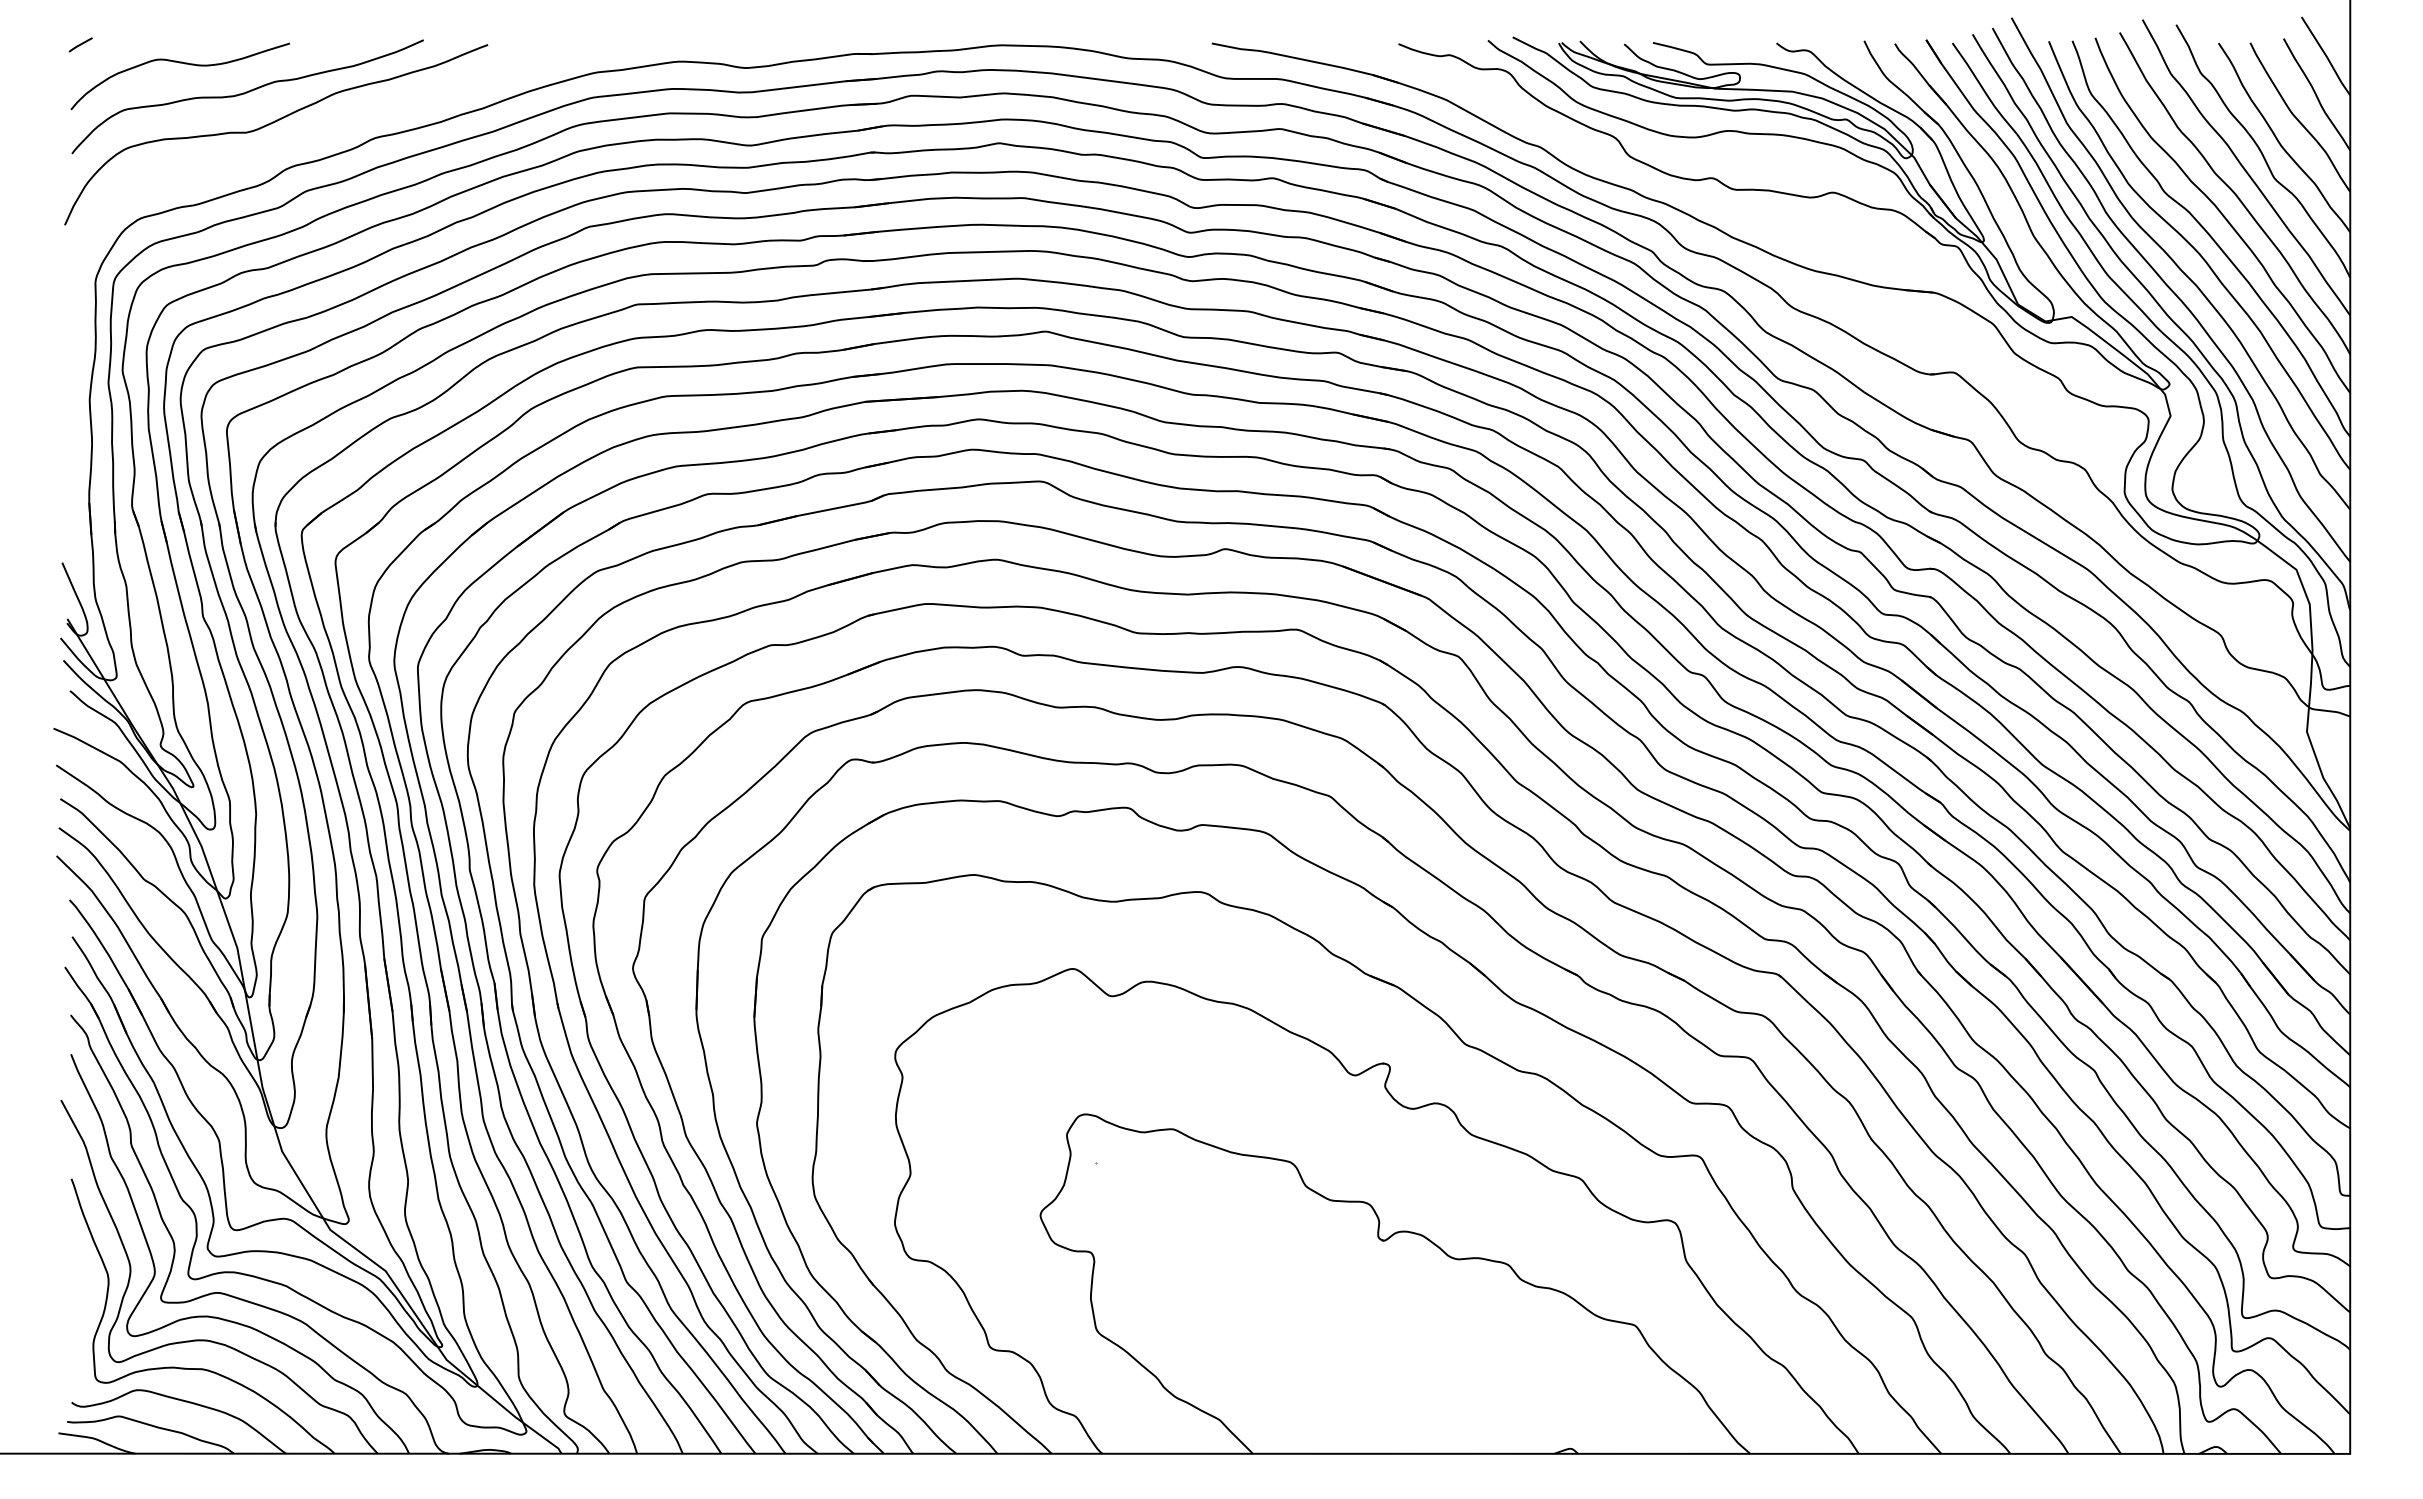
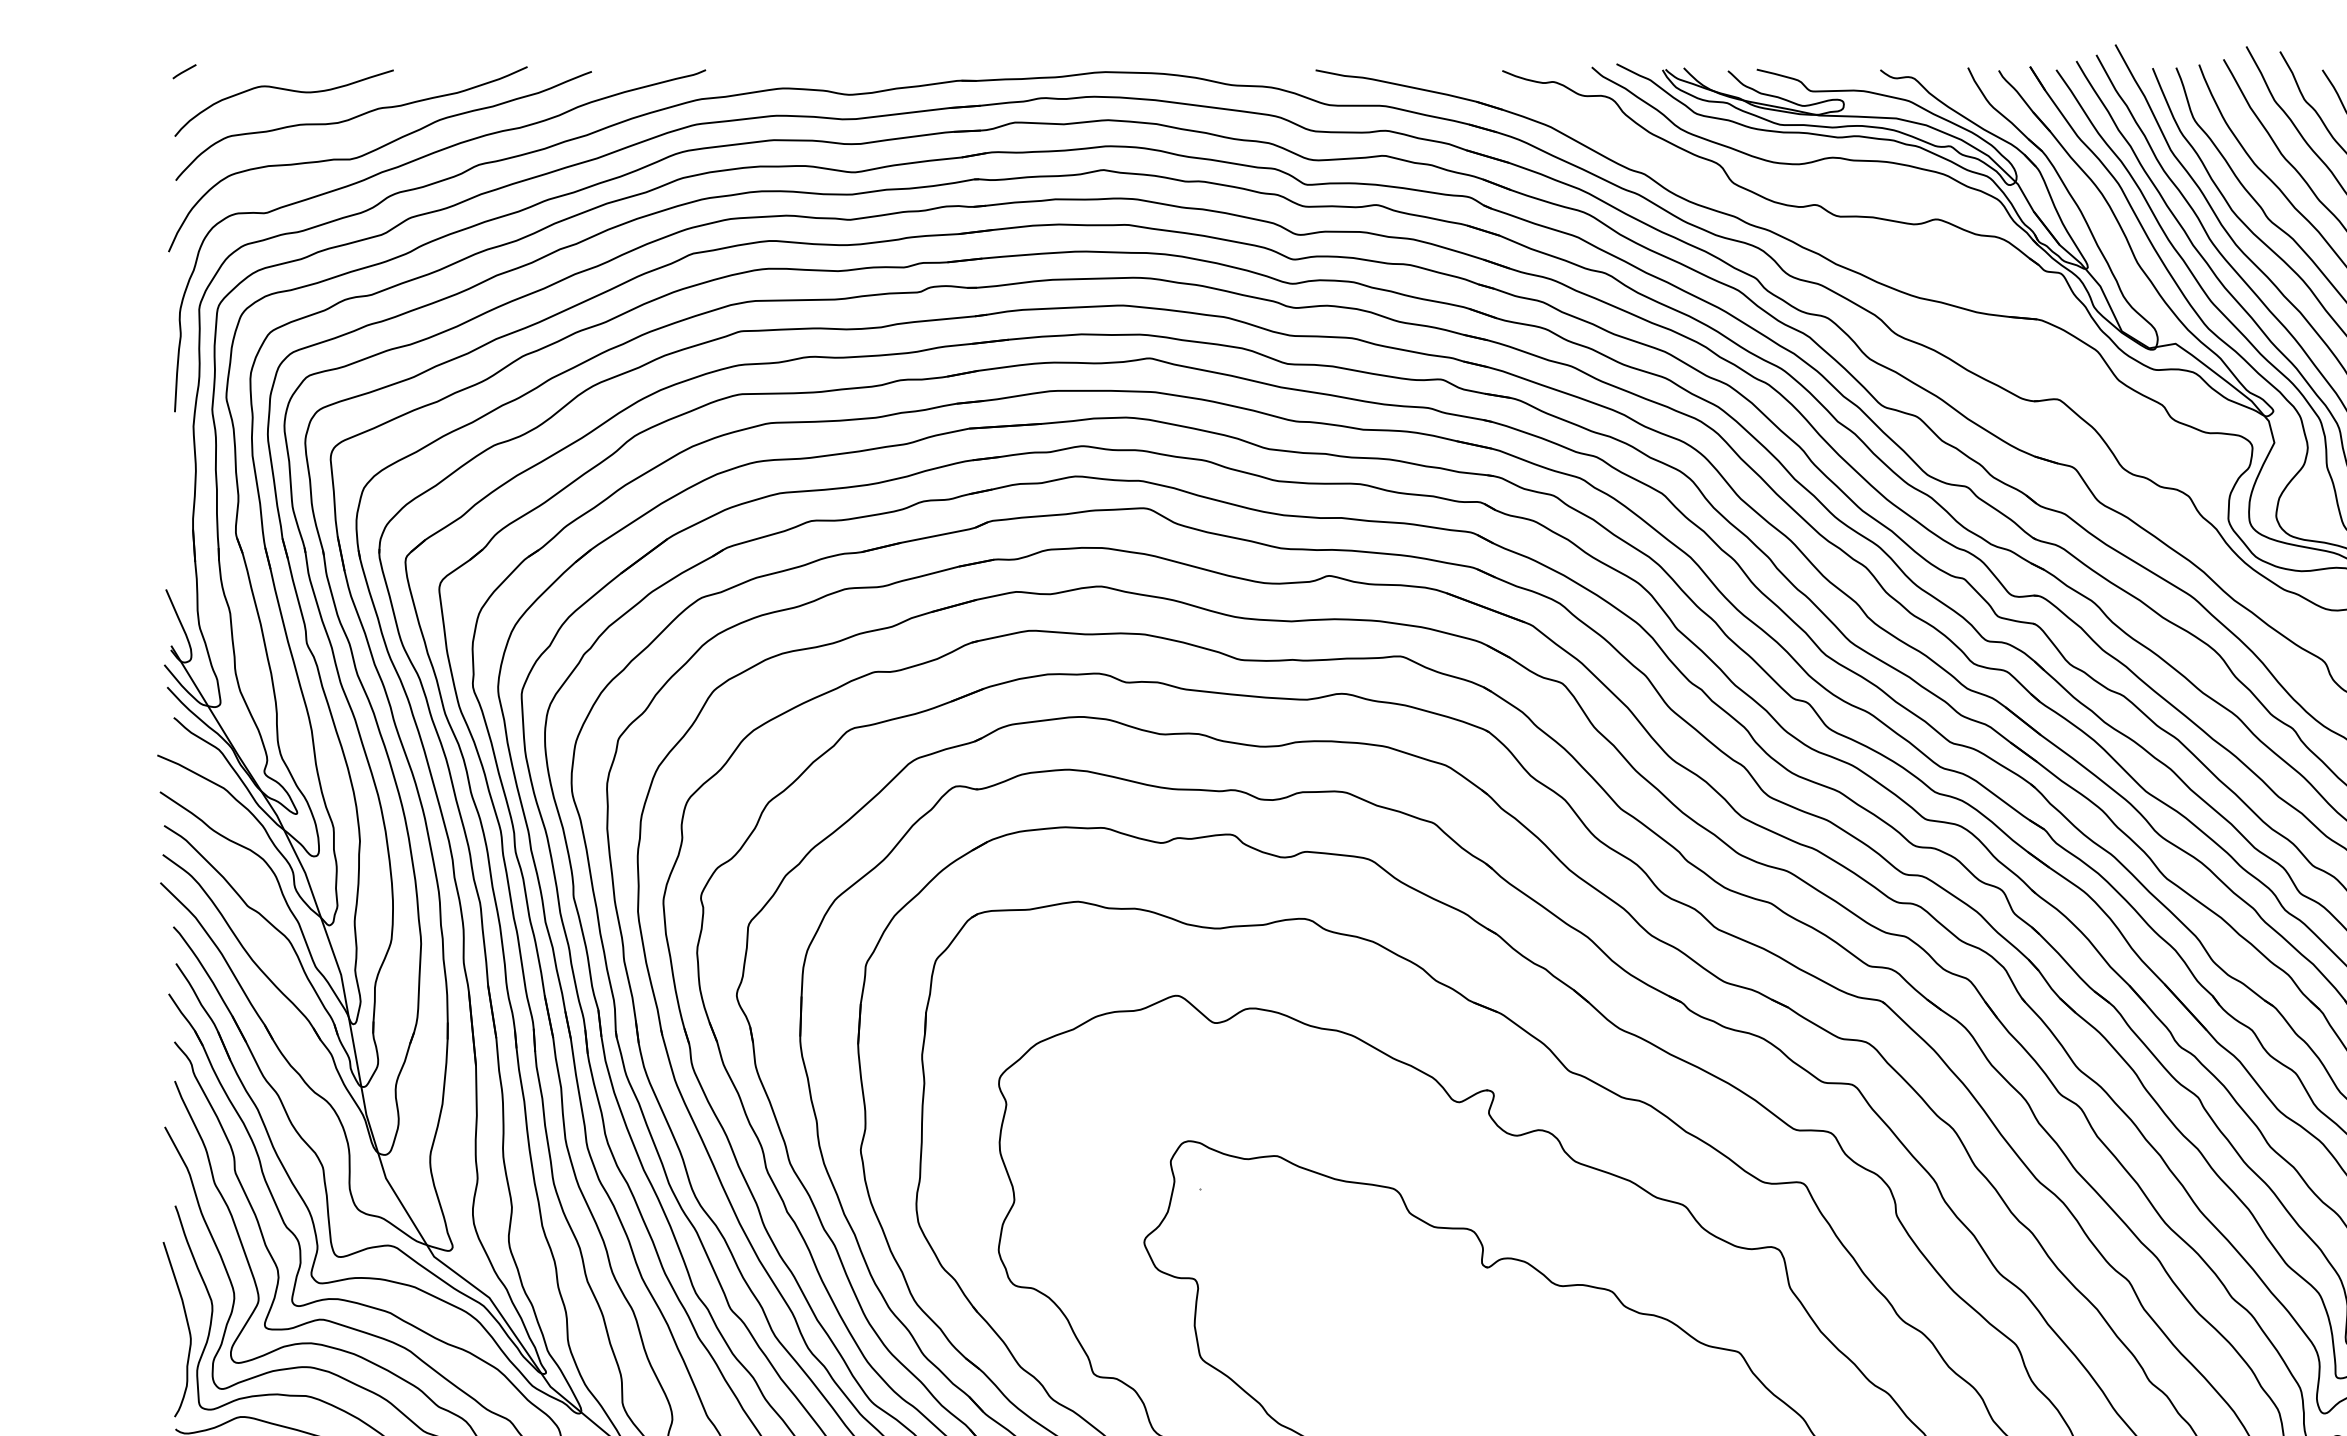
curve: (304, 137) -> (408, 164), added
curve: (83, 1299) -> (187, 1326), added

